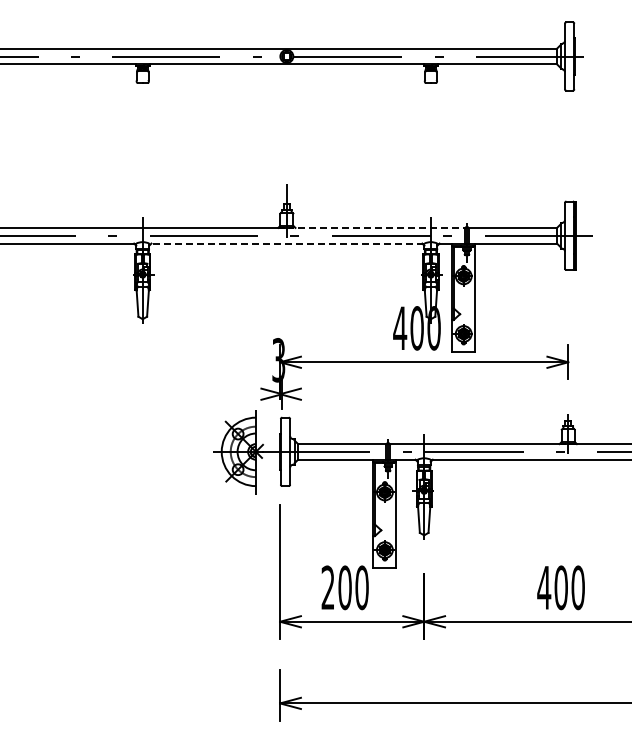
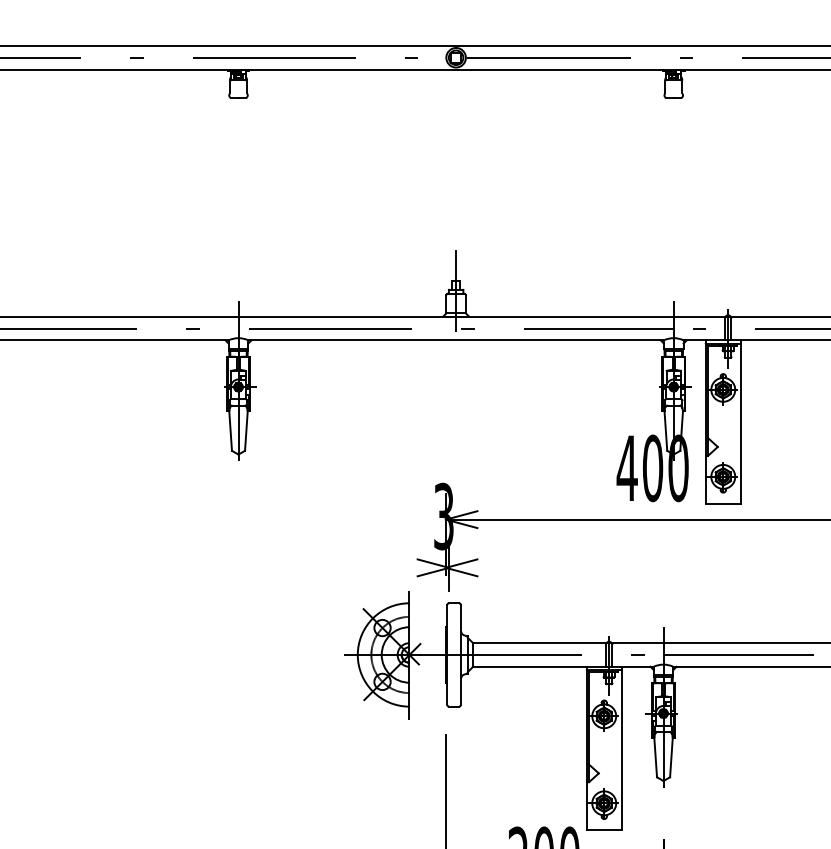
line: (377, 227) -> (593, 316), dashed -> solid
line: (286, 243) -> (455, 340), dashed -> solid

